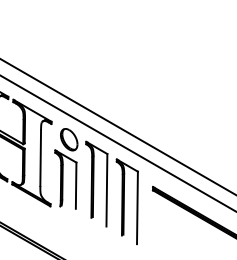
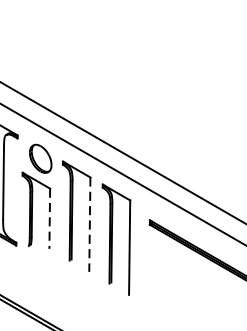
line: (76, 186) -> (50, 219), solid -> dashed
line: (106, 190) -> (89, 224), solid -> dashed

